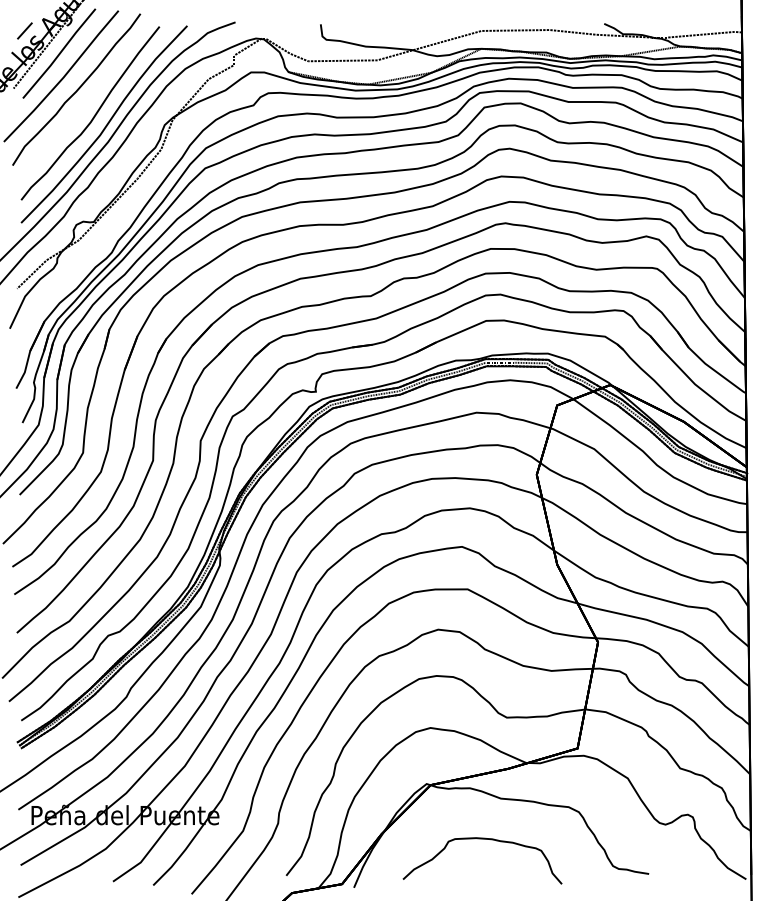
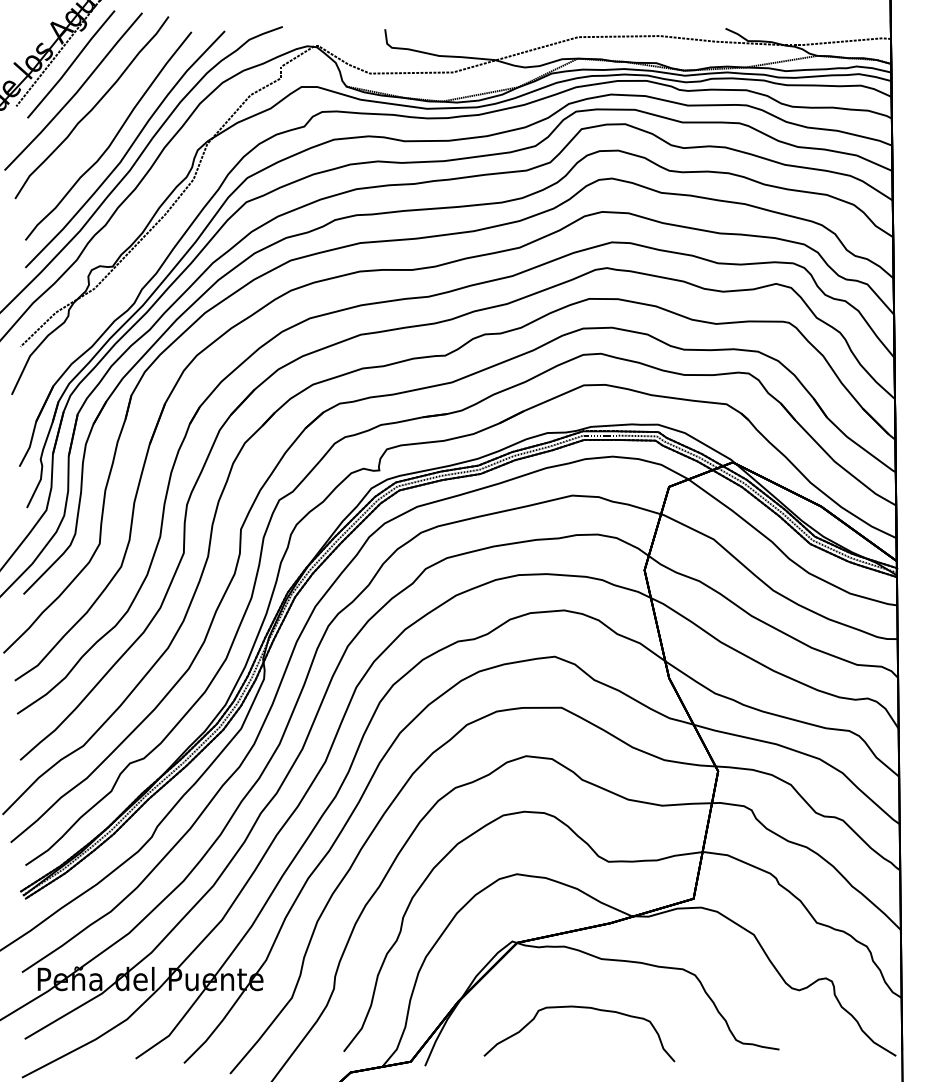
line: (24, 30) -> (29, 36), removed

